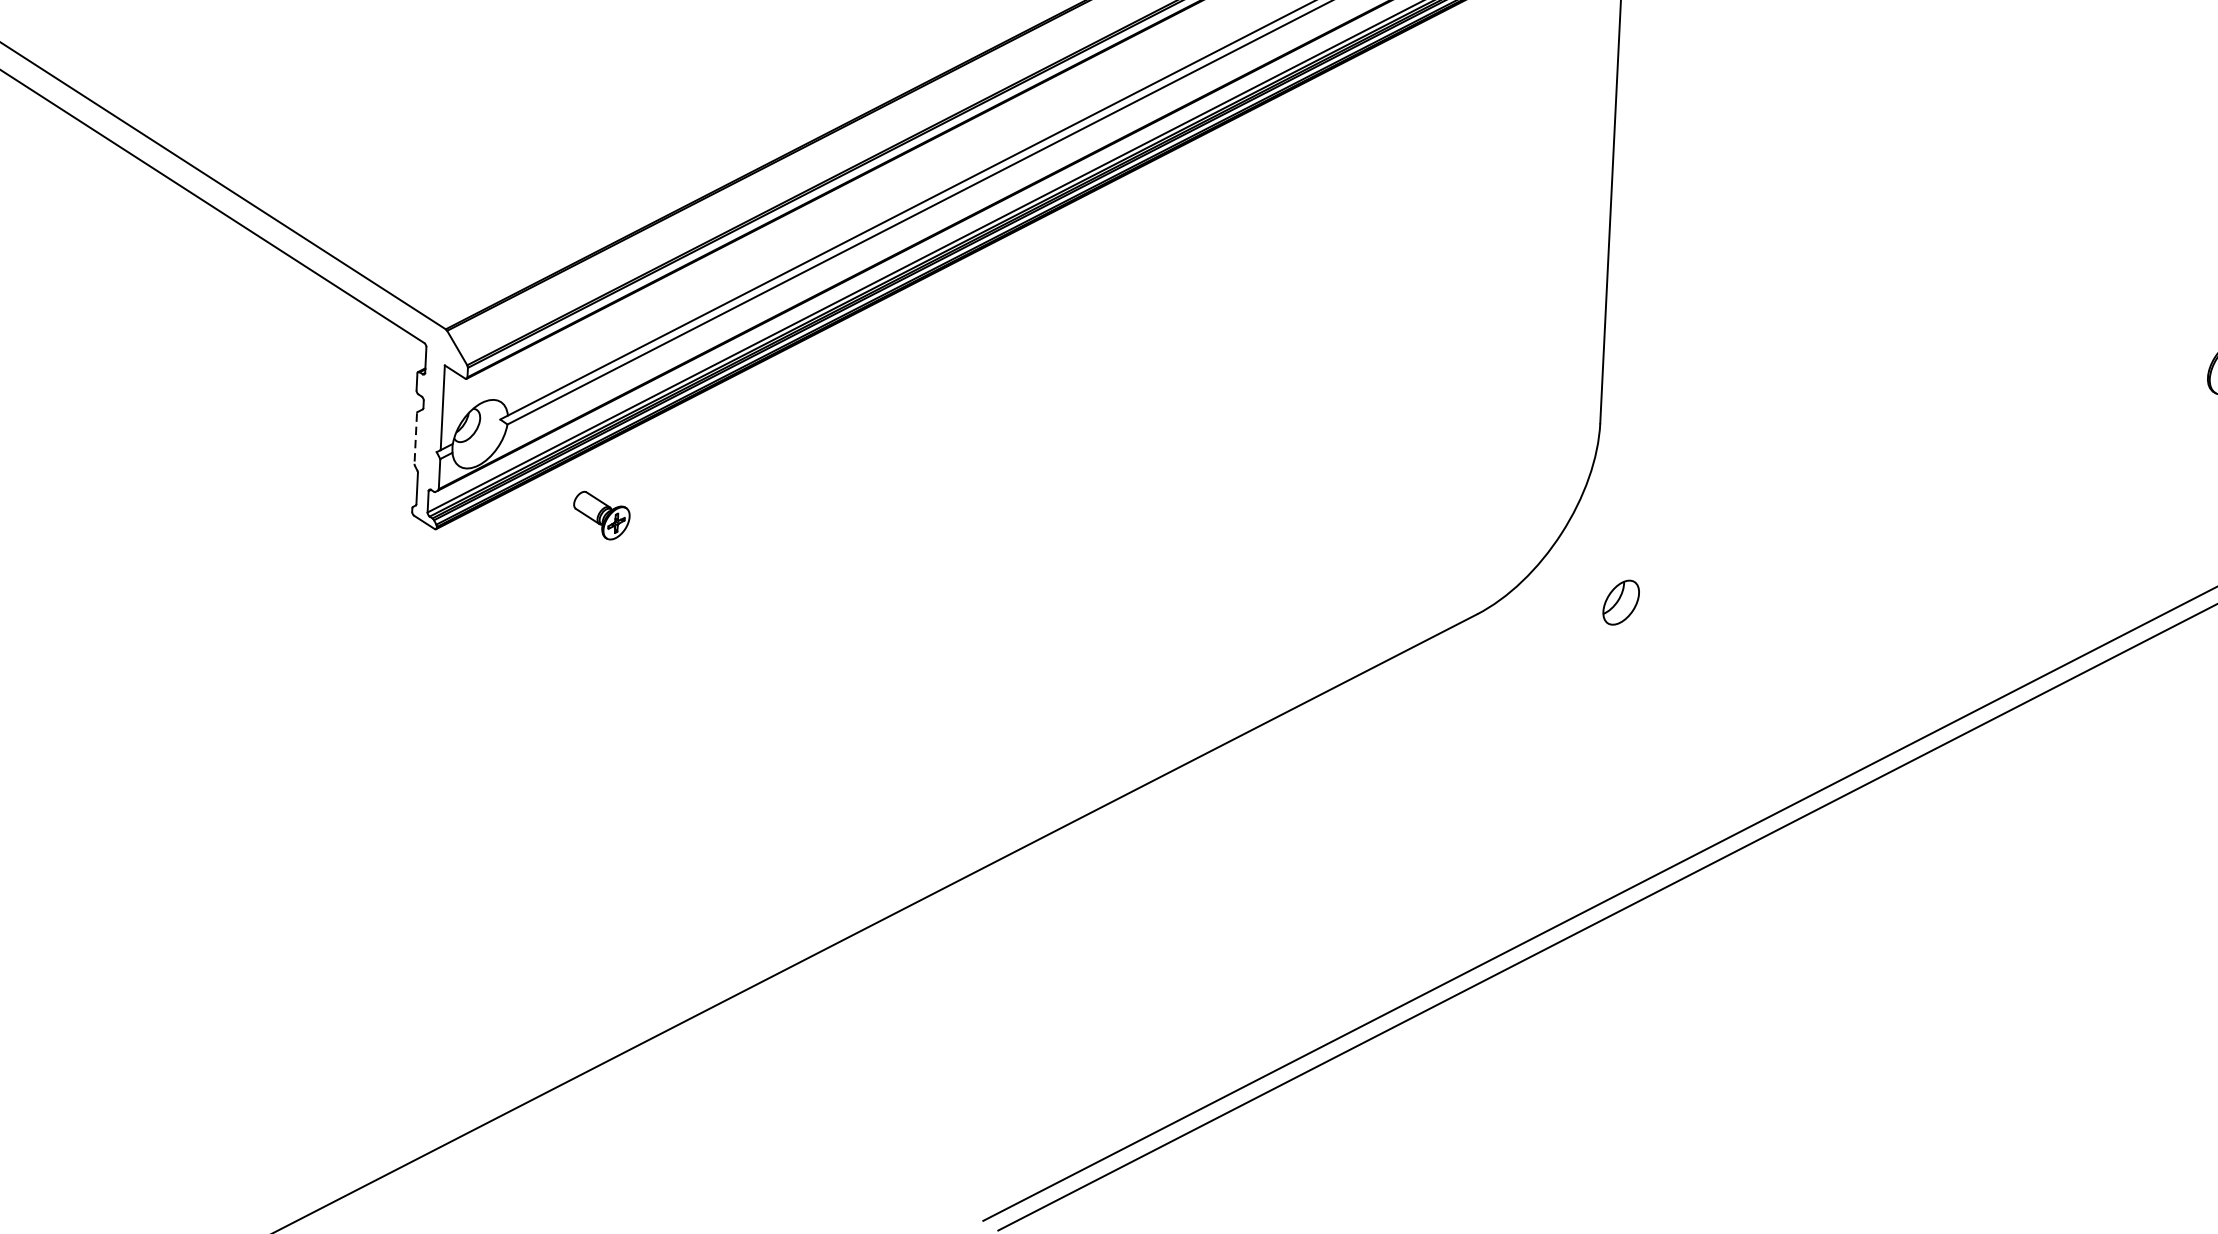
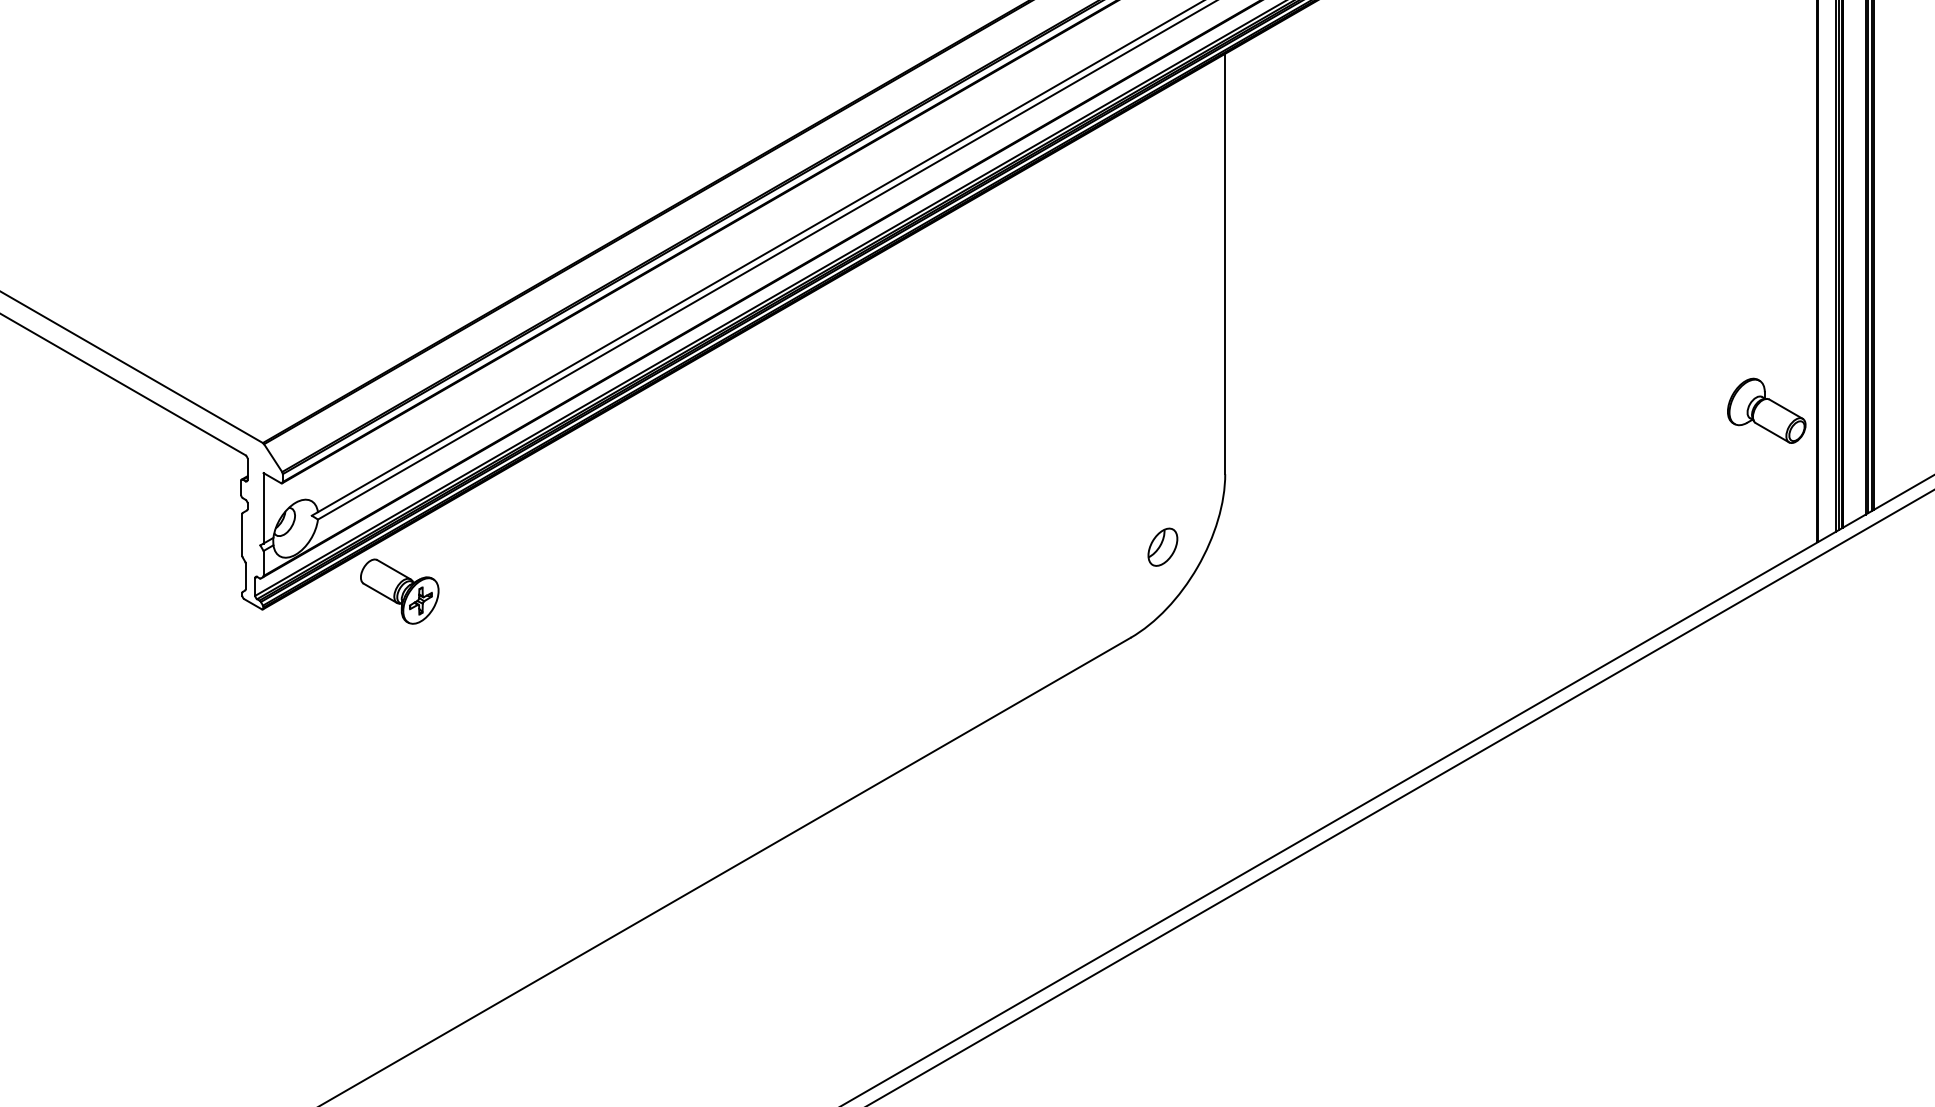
line: (415, 439) -> (242, 535), dashed -> solid
part: (601, 515) -> (399, 591), size x1.67
part: (1620, 601) -> (1162, 546), moved

